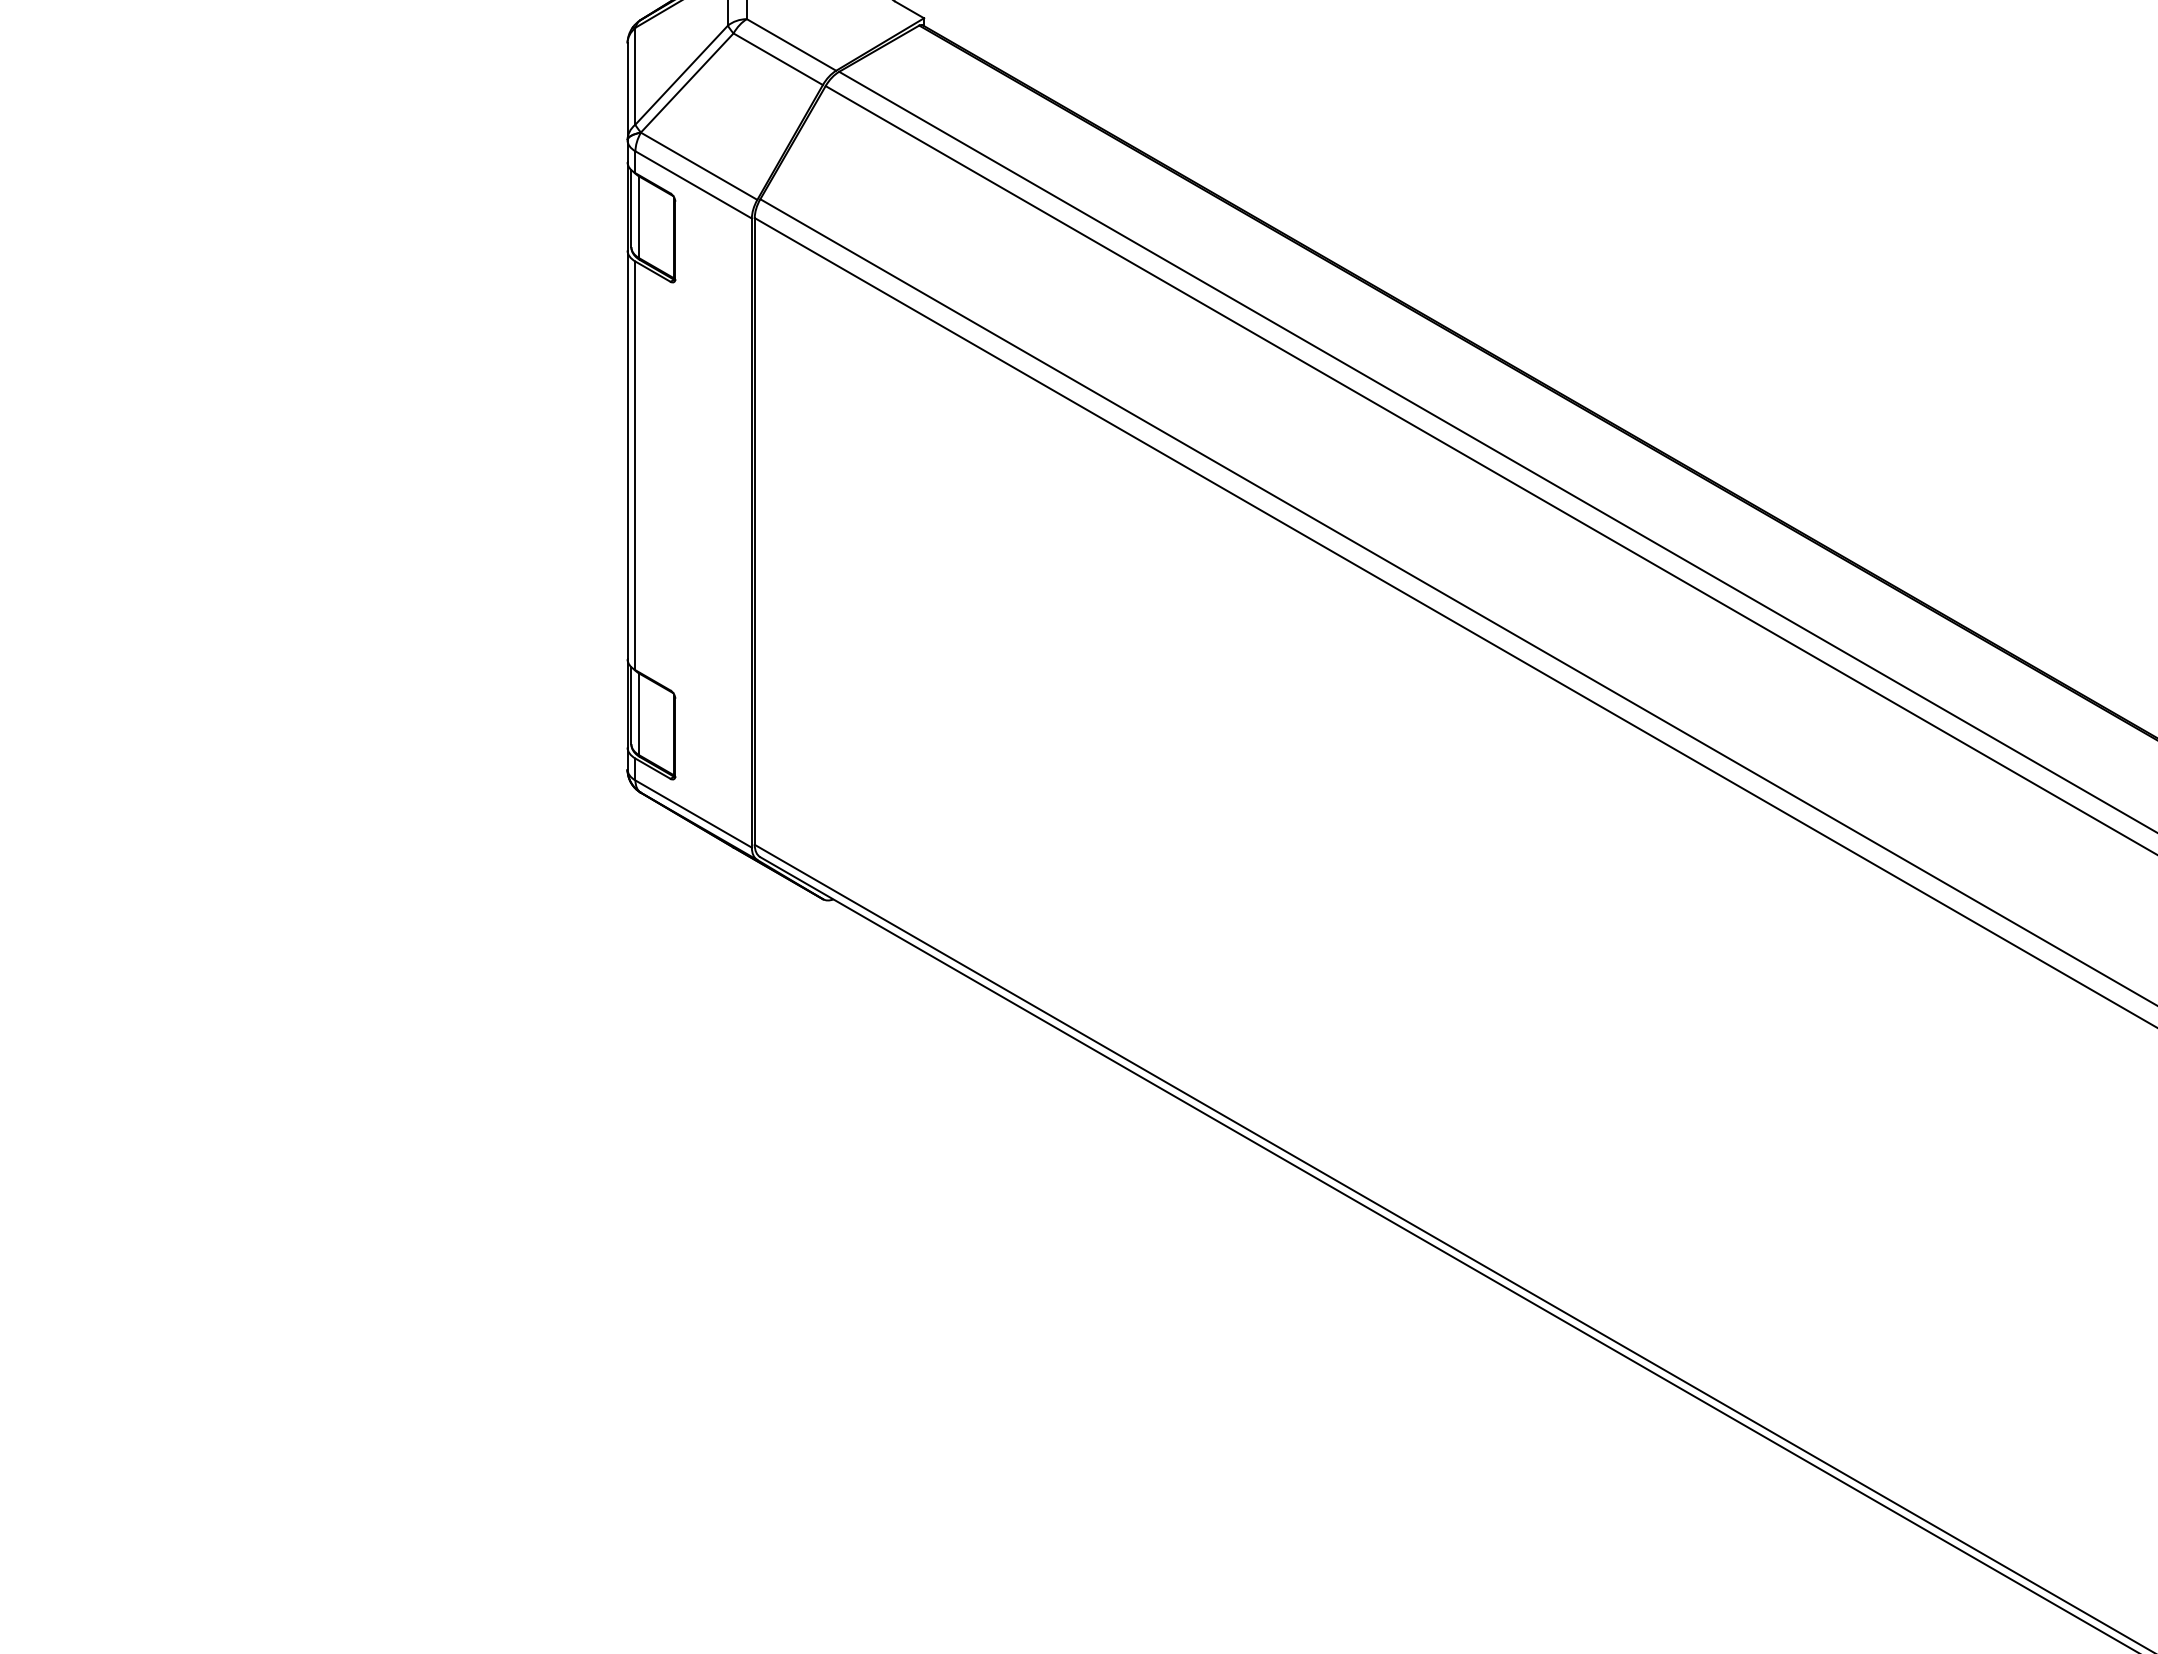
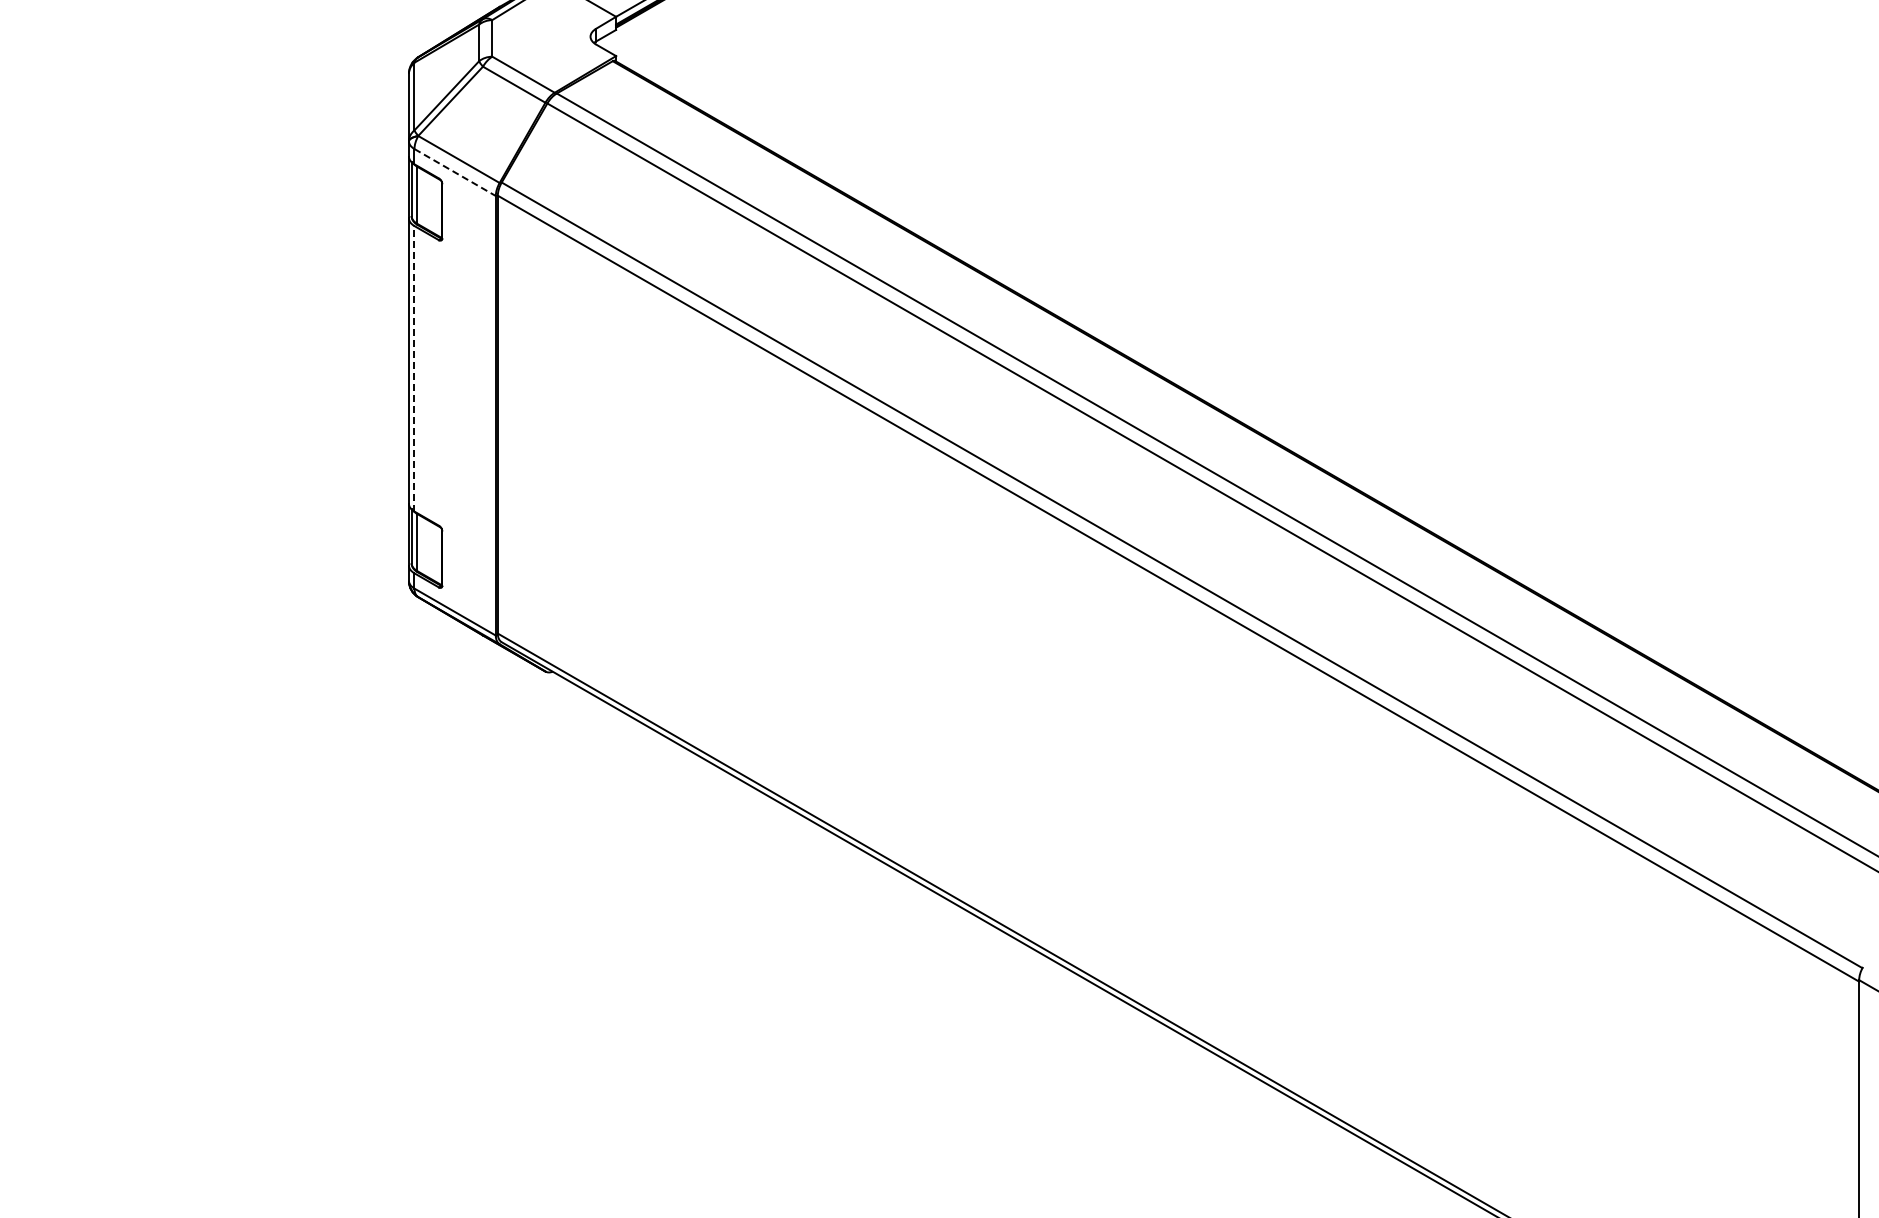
line: (694, 184) -> (455, 172), solid -> dashed
line: (635, 465) -> (414, 368), solid -> dashed

